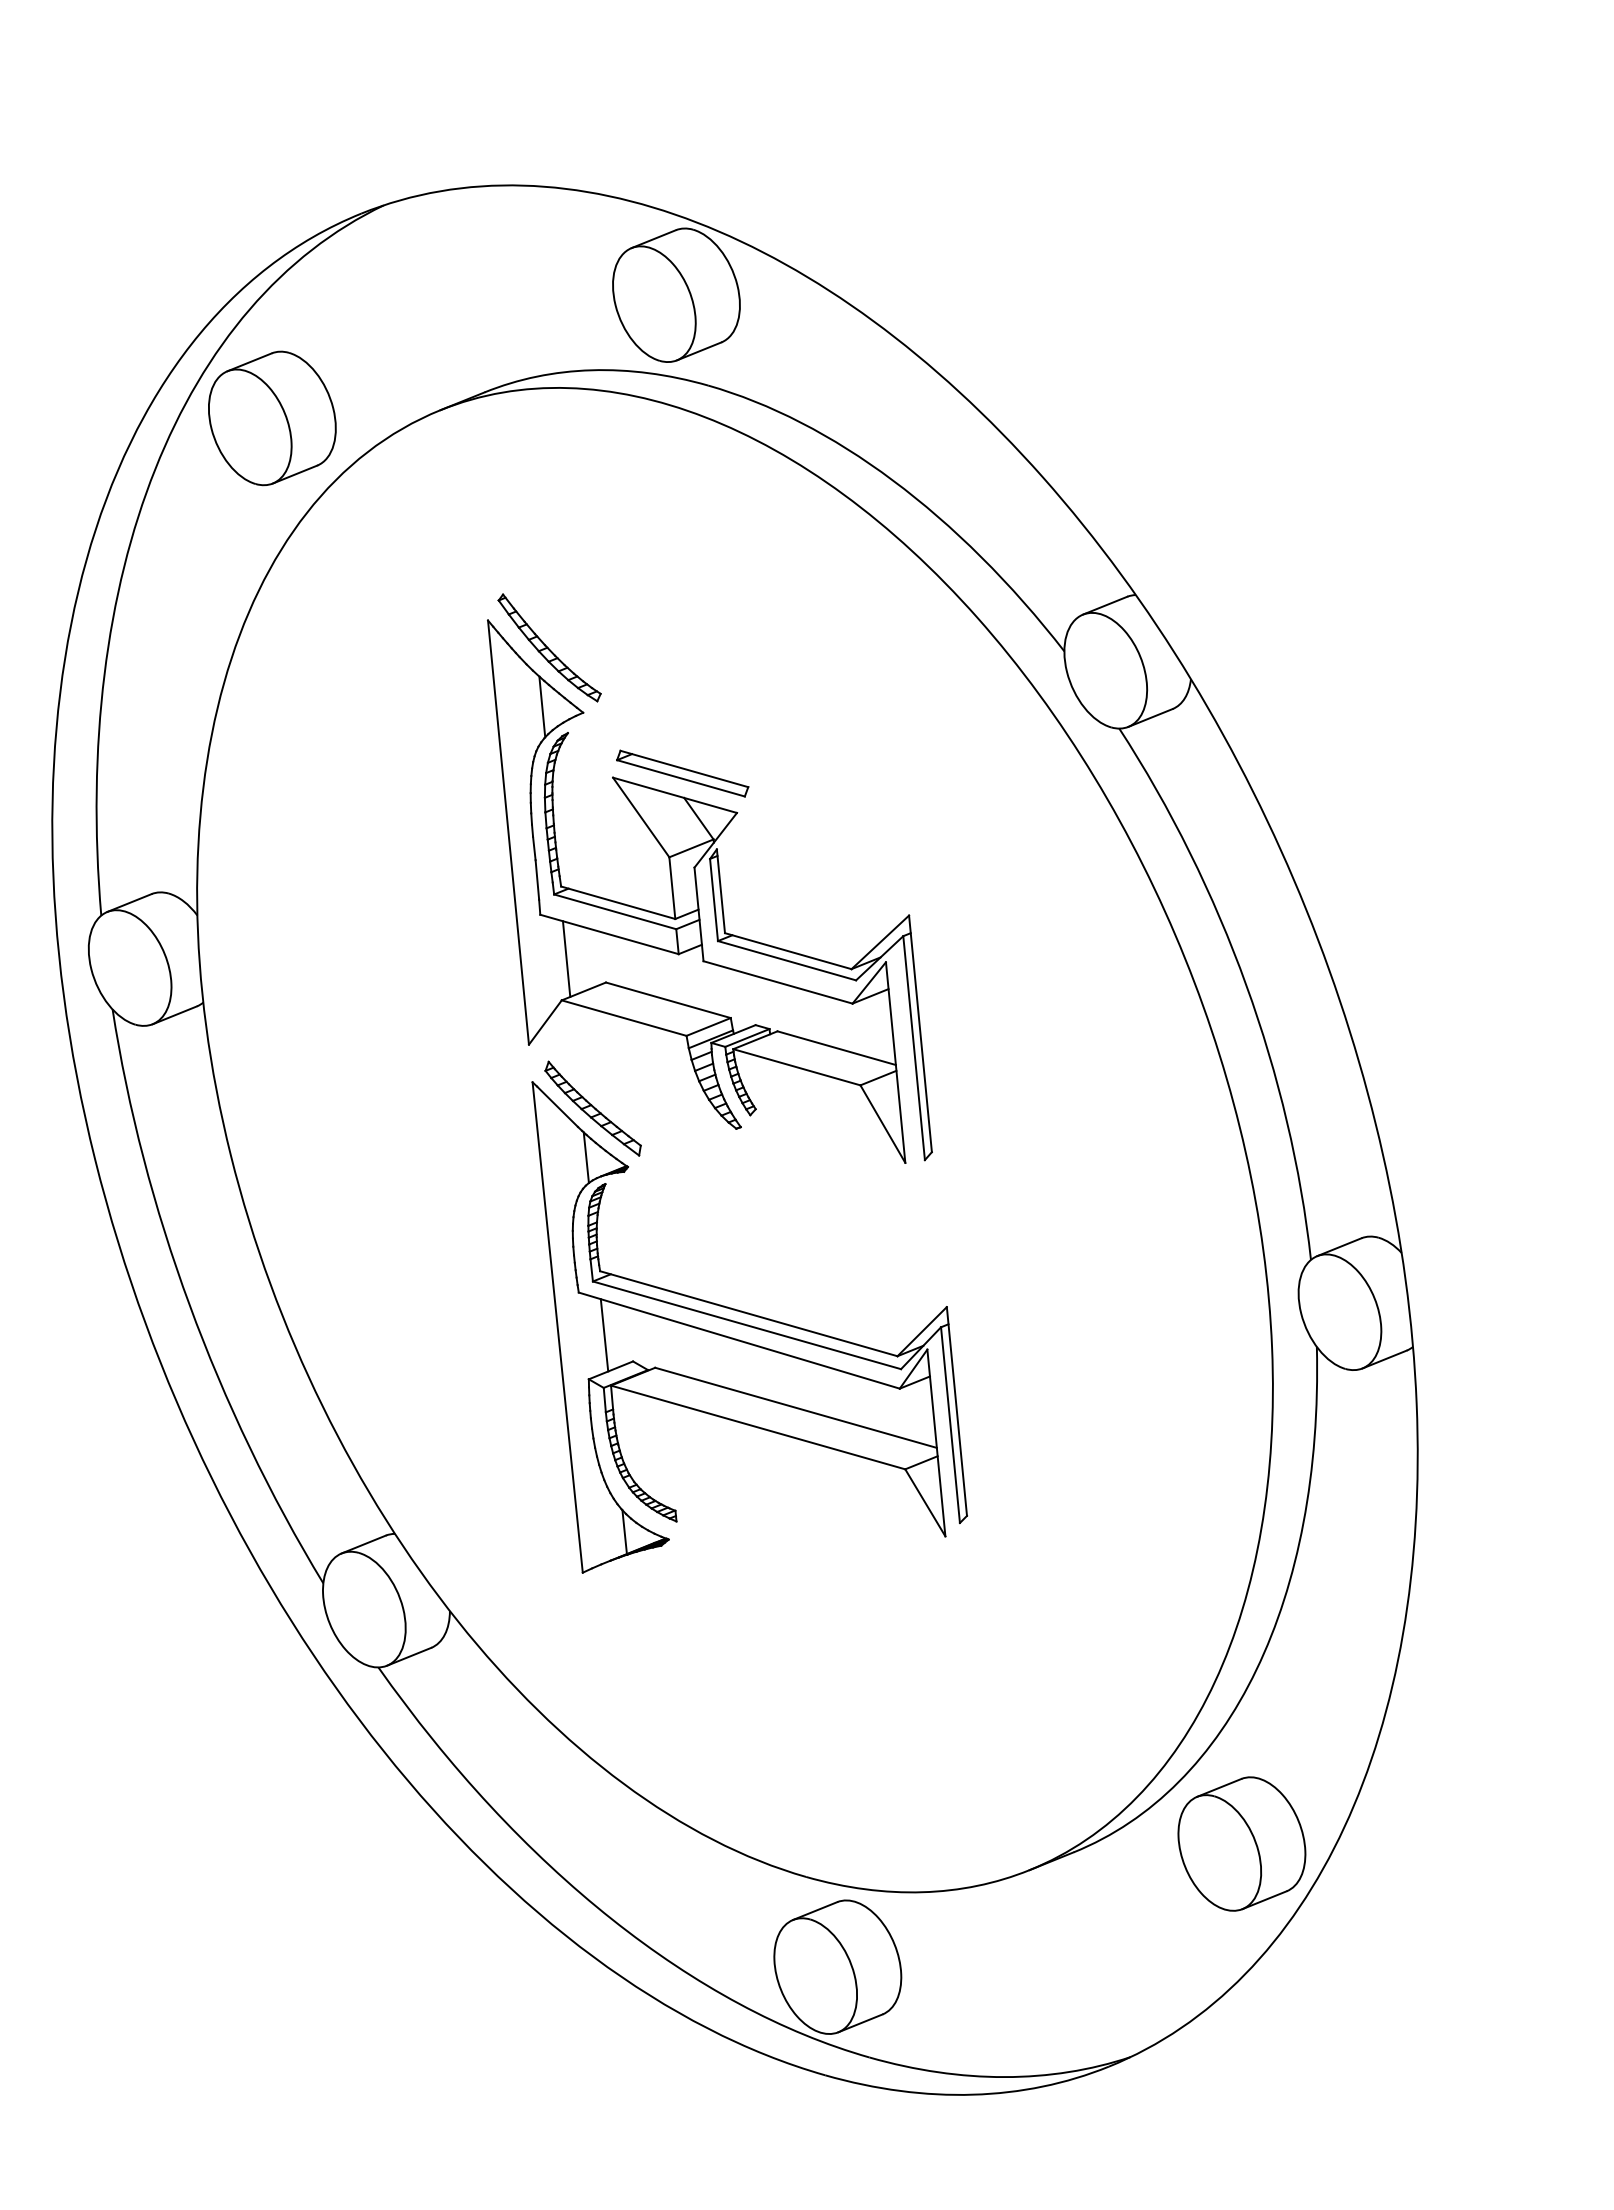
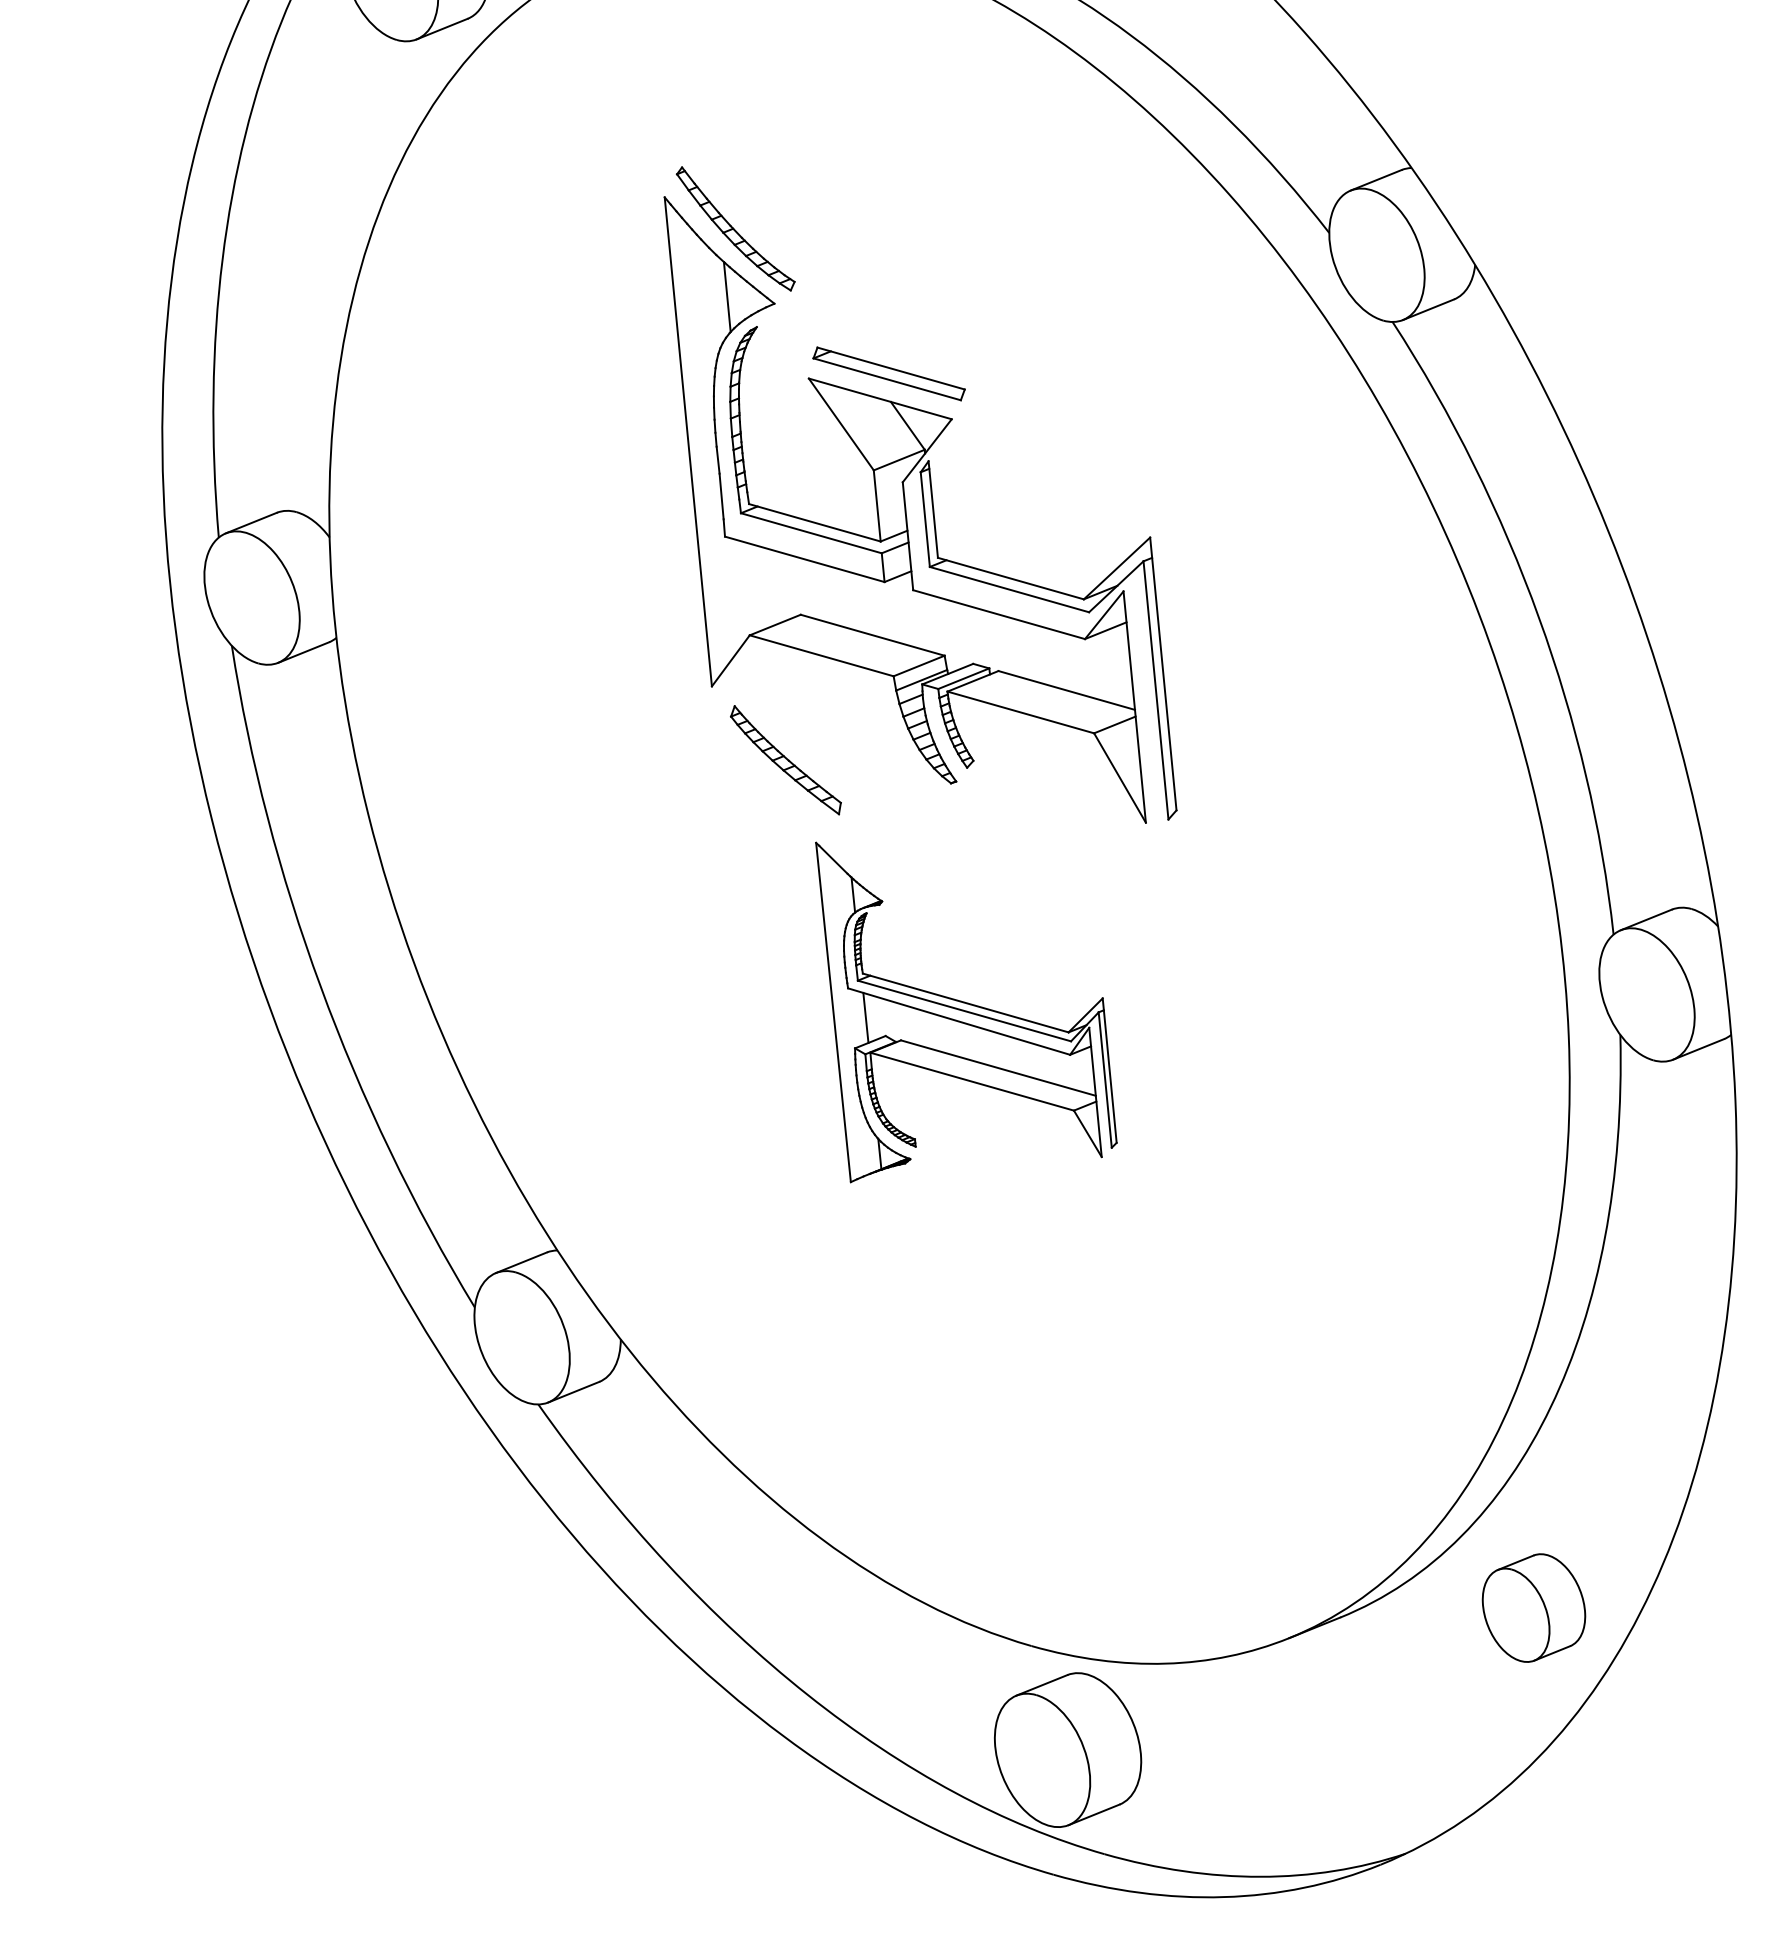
line: (566, 958) -> (755, 587), removed
part: (749, 1327) -> (966, 1012), size x0.6
part: (1241, 1843) -> (1533, 1607), size x0.7

